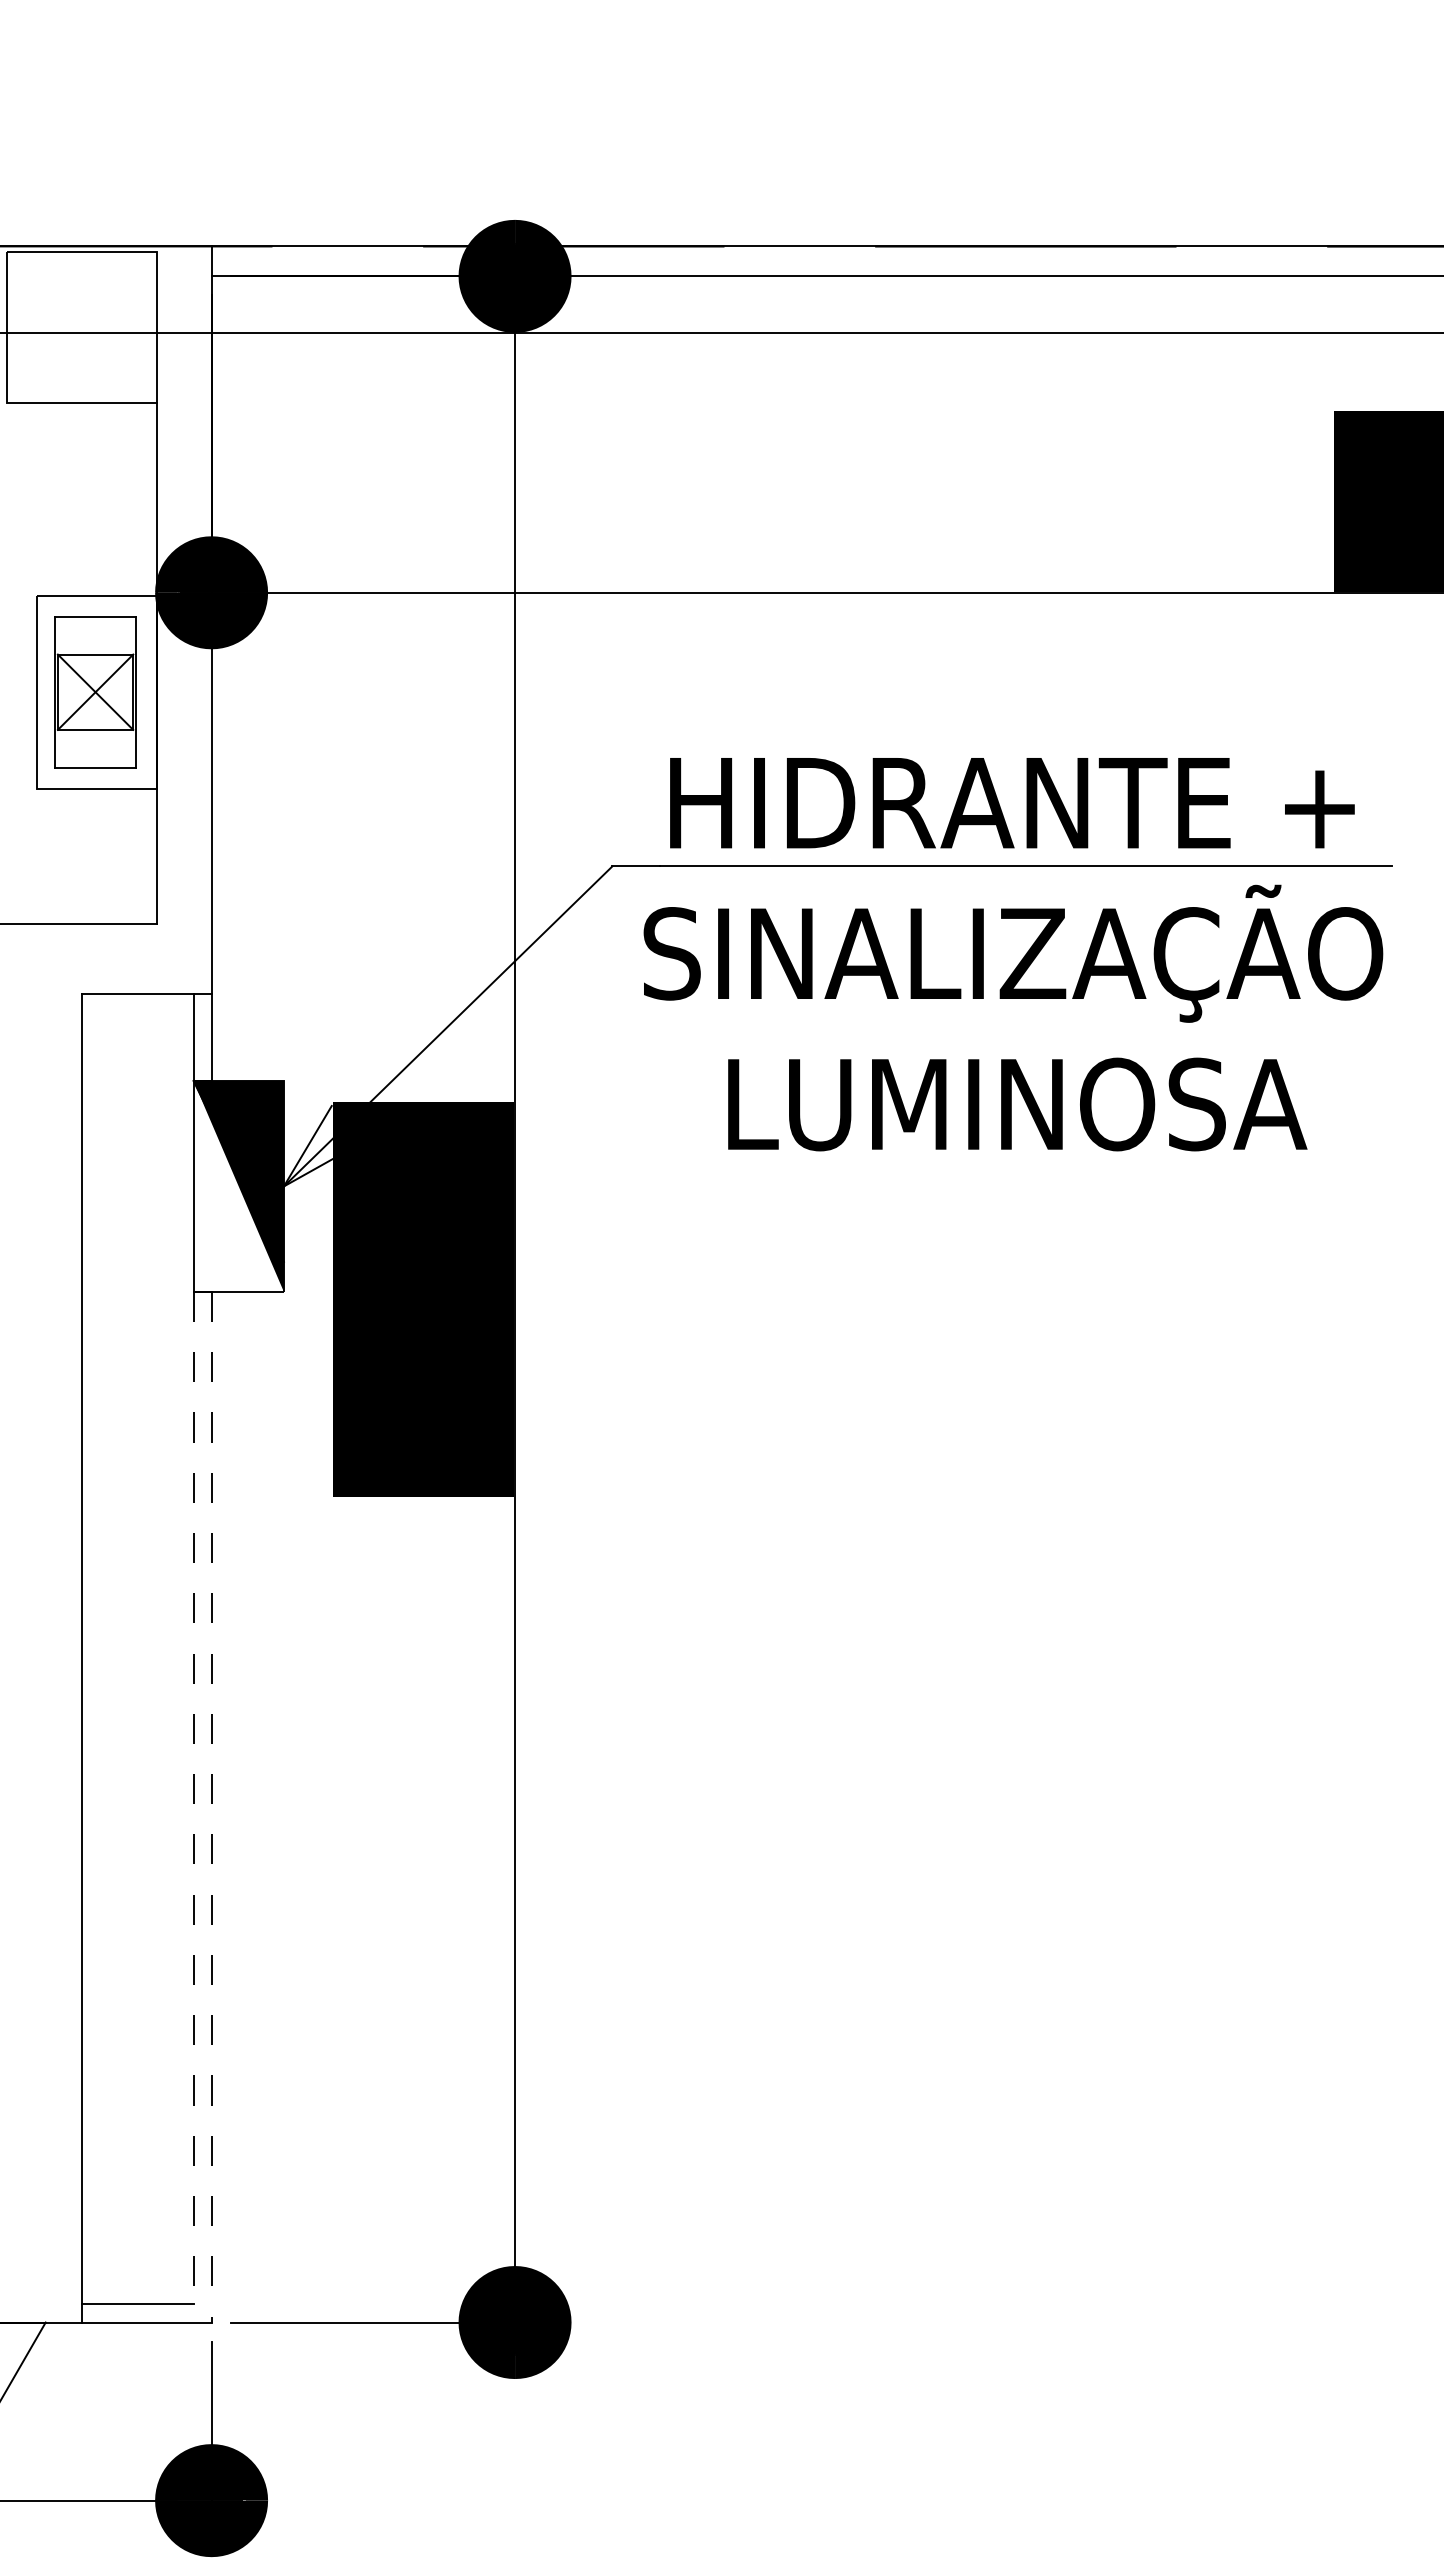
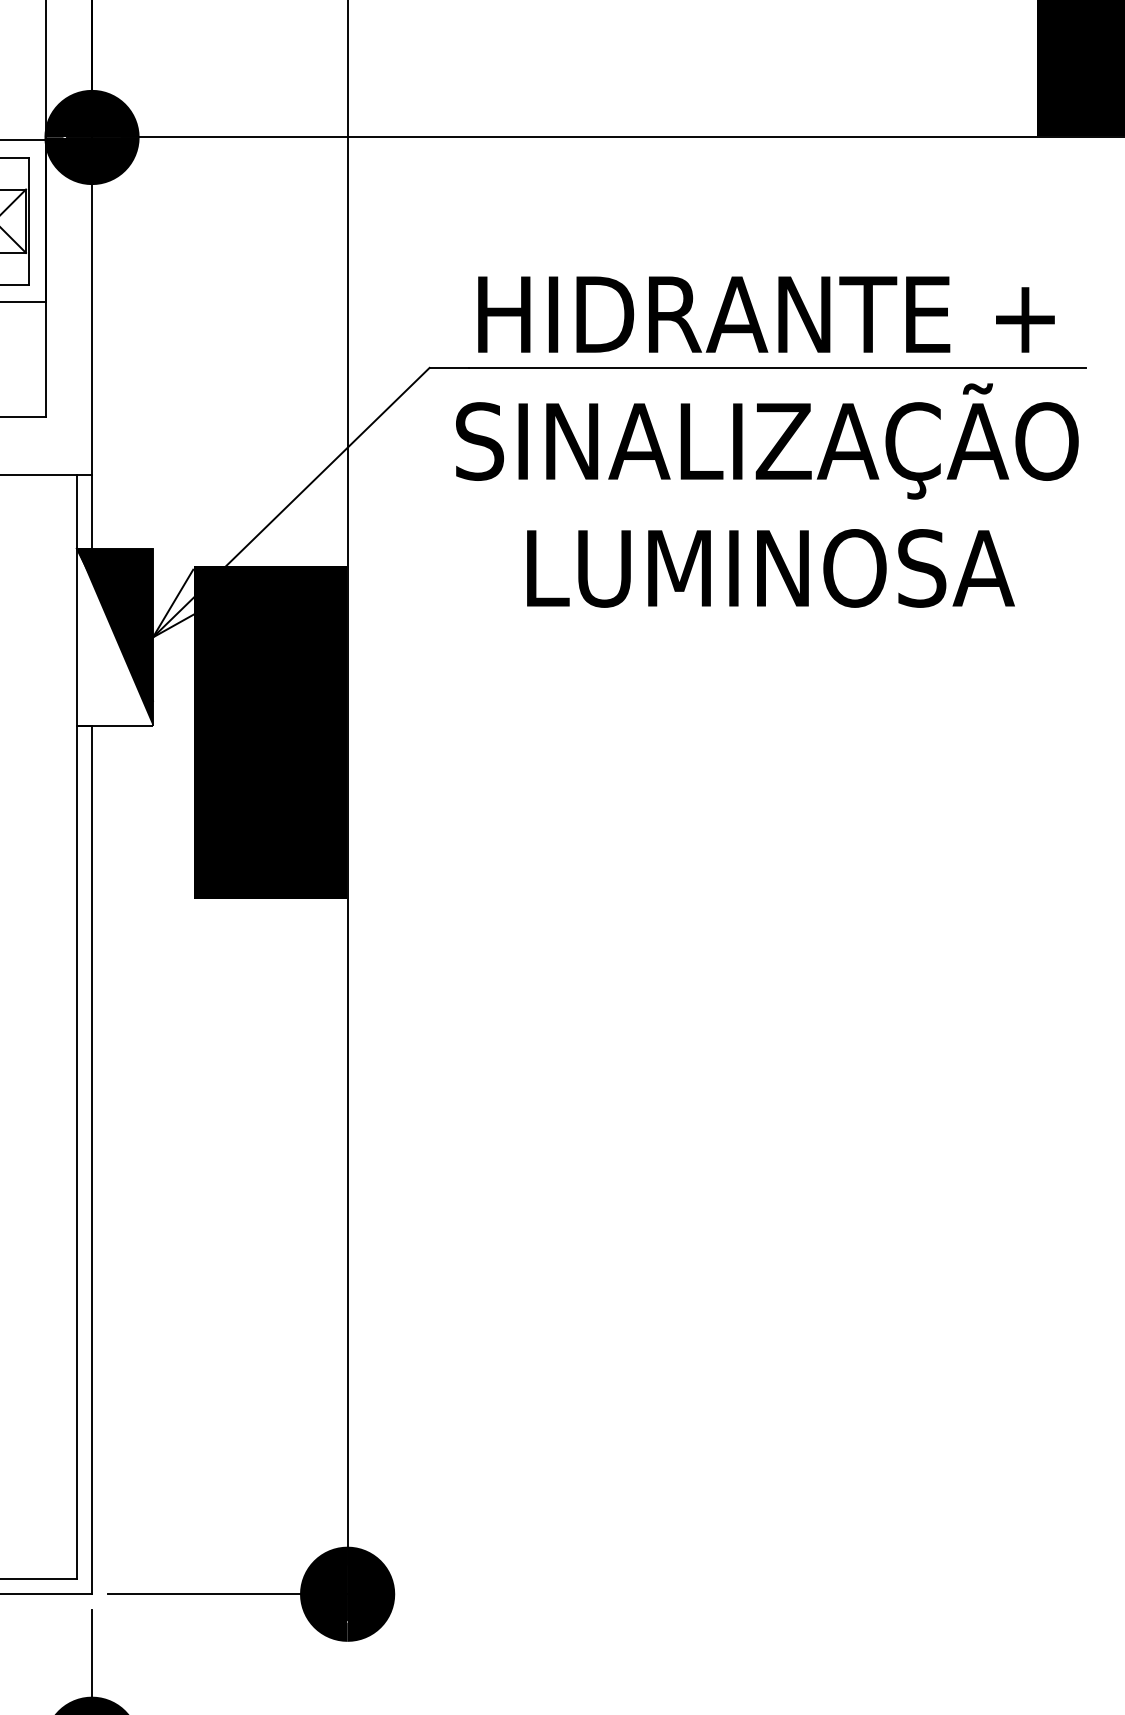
line: (193, 1798) -> (76, 1152), dashed -> solid
line: (211, 1807) -> (91, 1160), dashed -> solid

